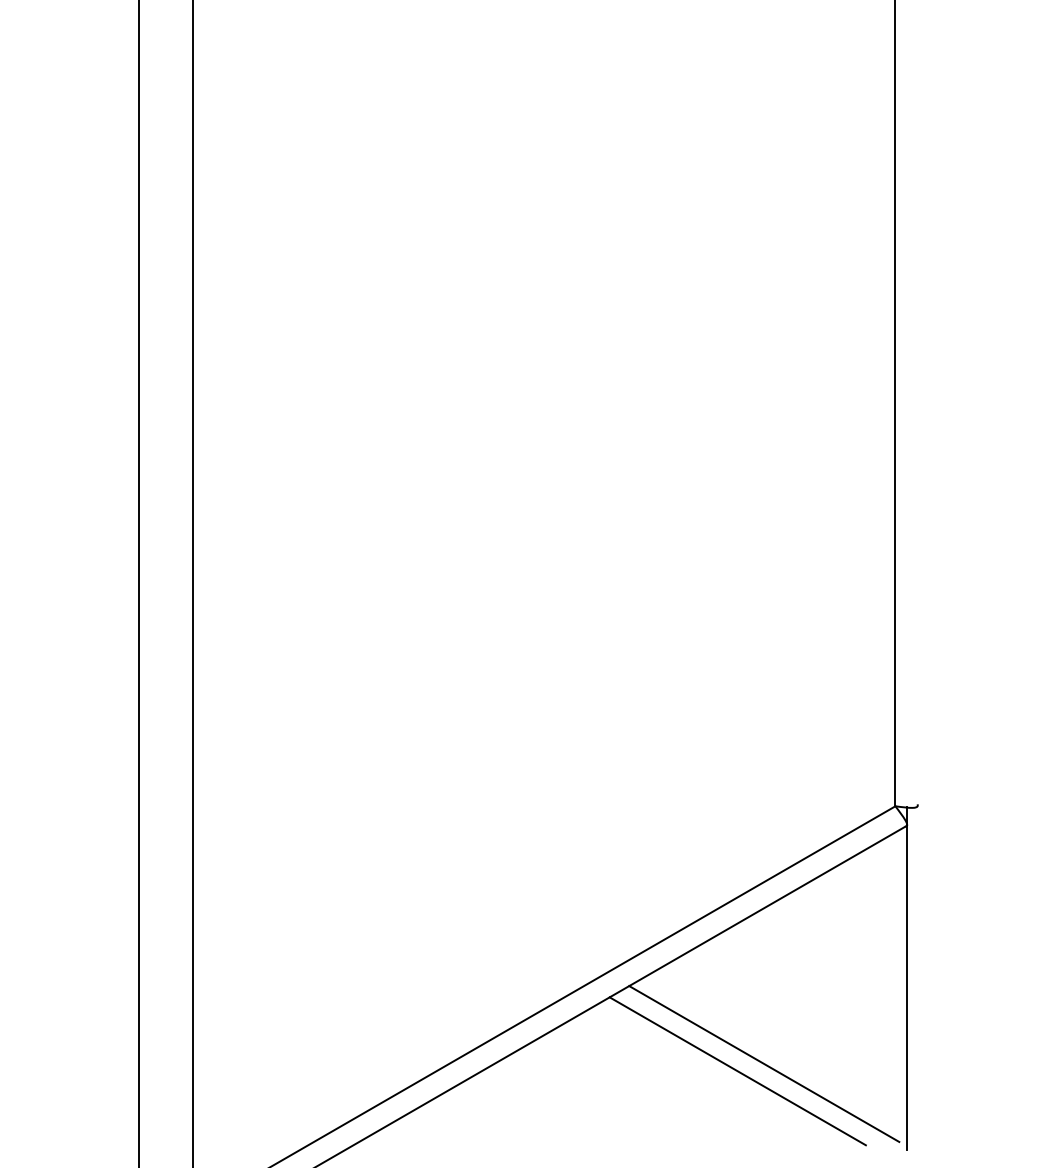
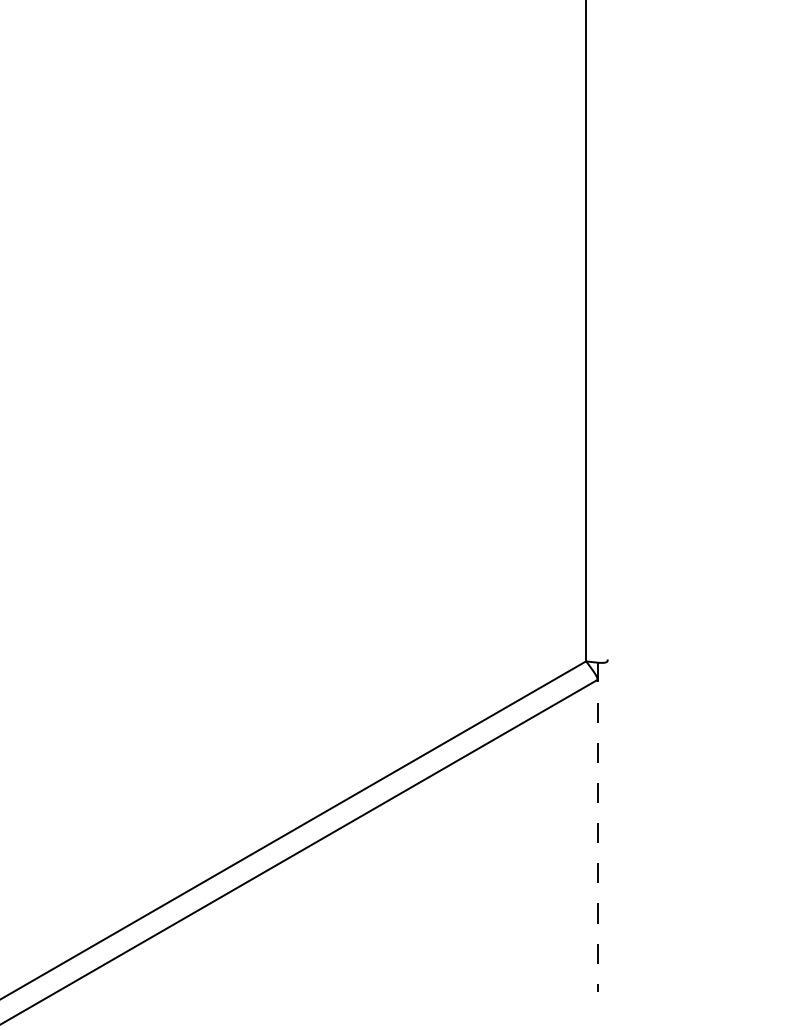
line: (907, 978) -> (597, 827), solid -> dashed
line: (764, 1063) -> (460, 909), removed
line: (737, 1071) -> (434, 916), removed

